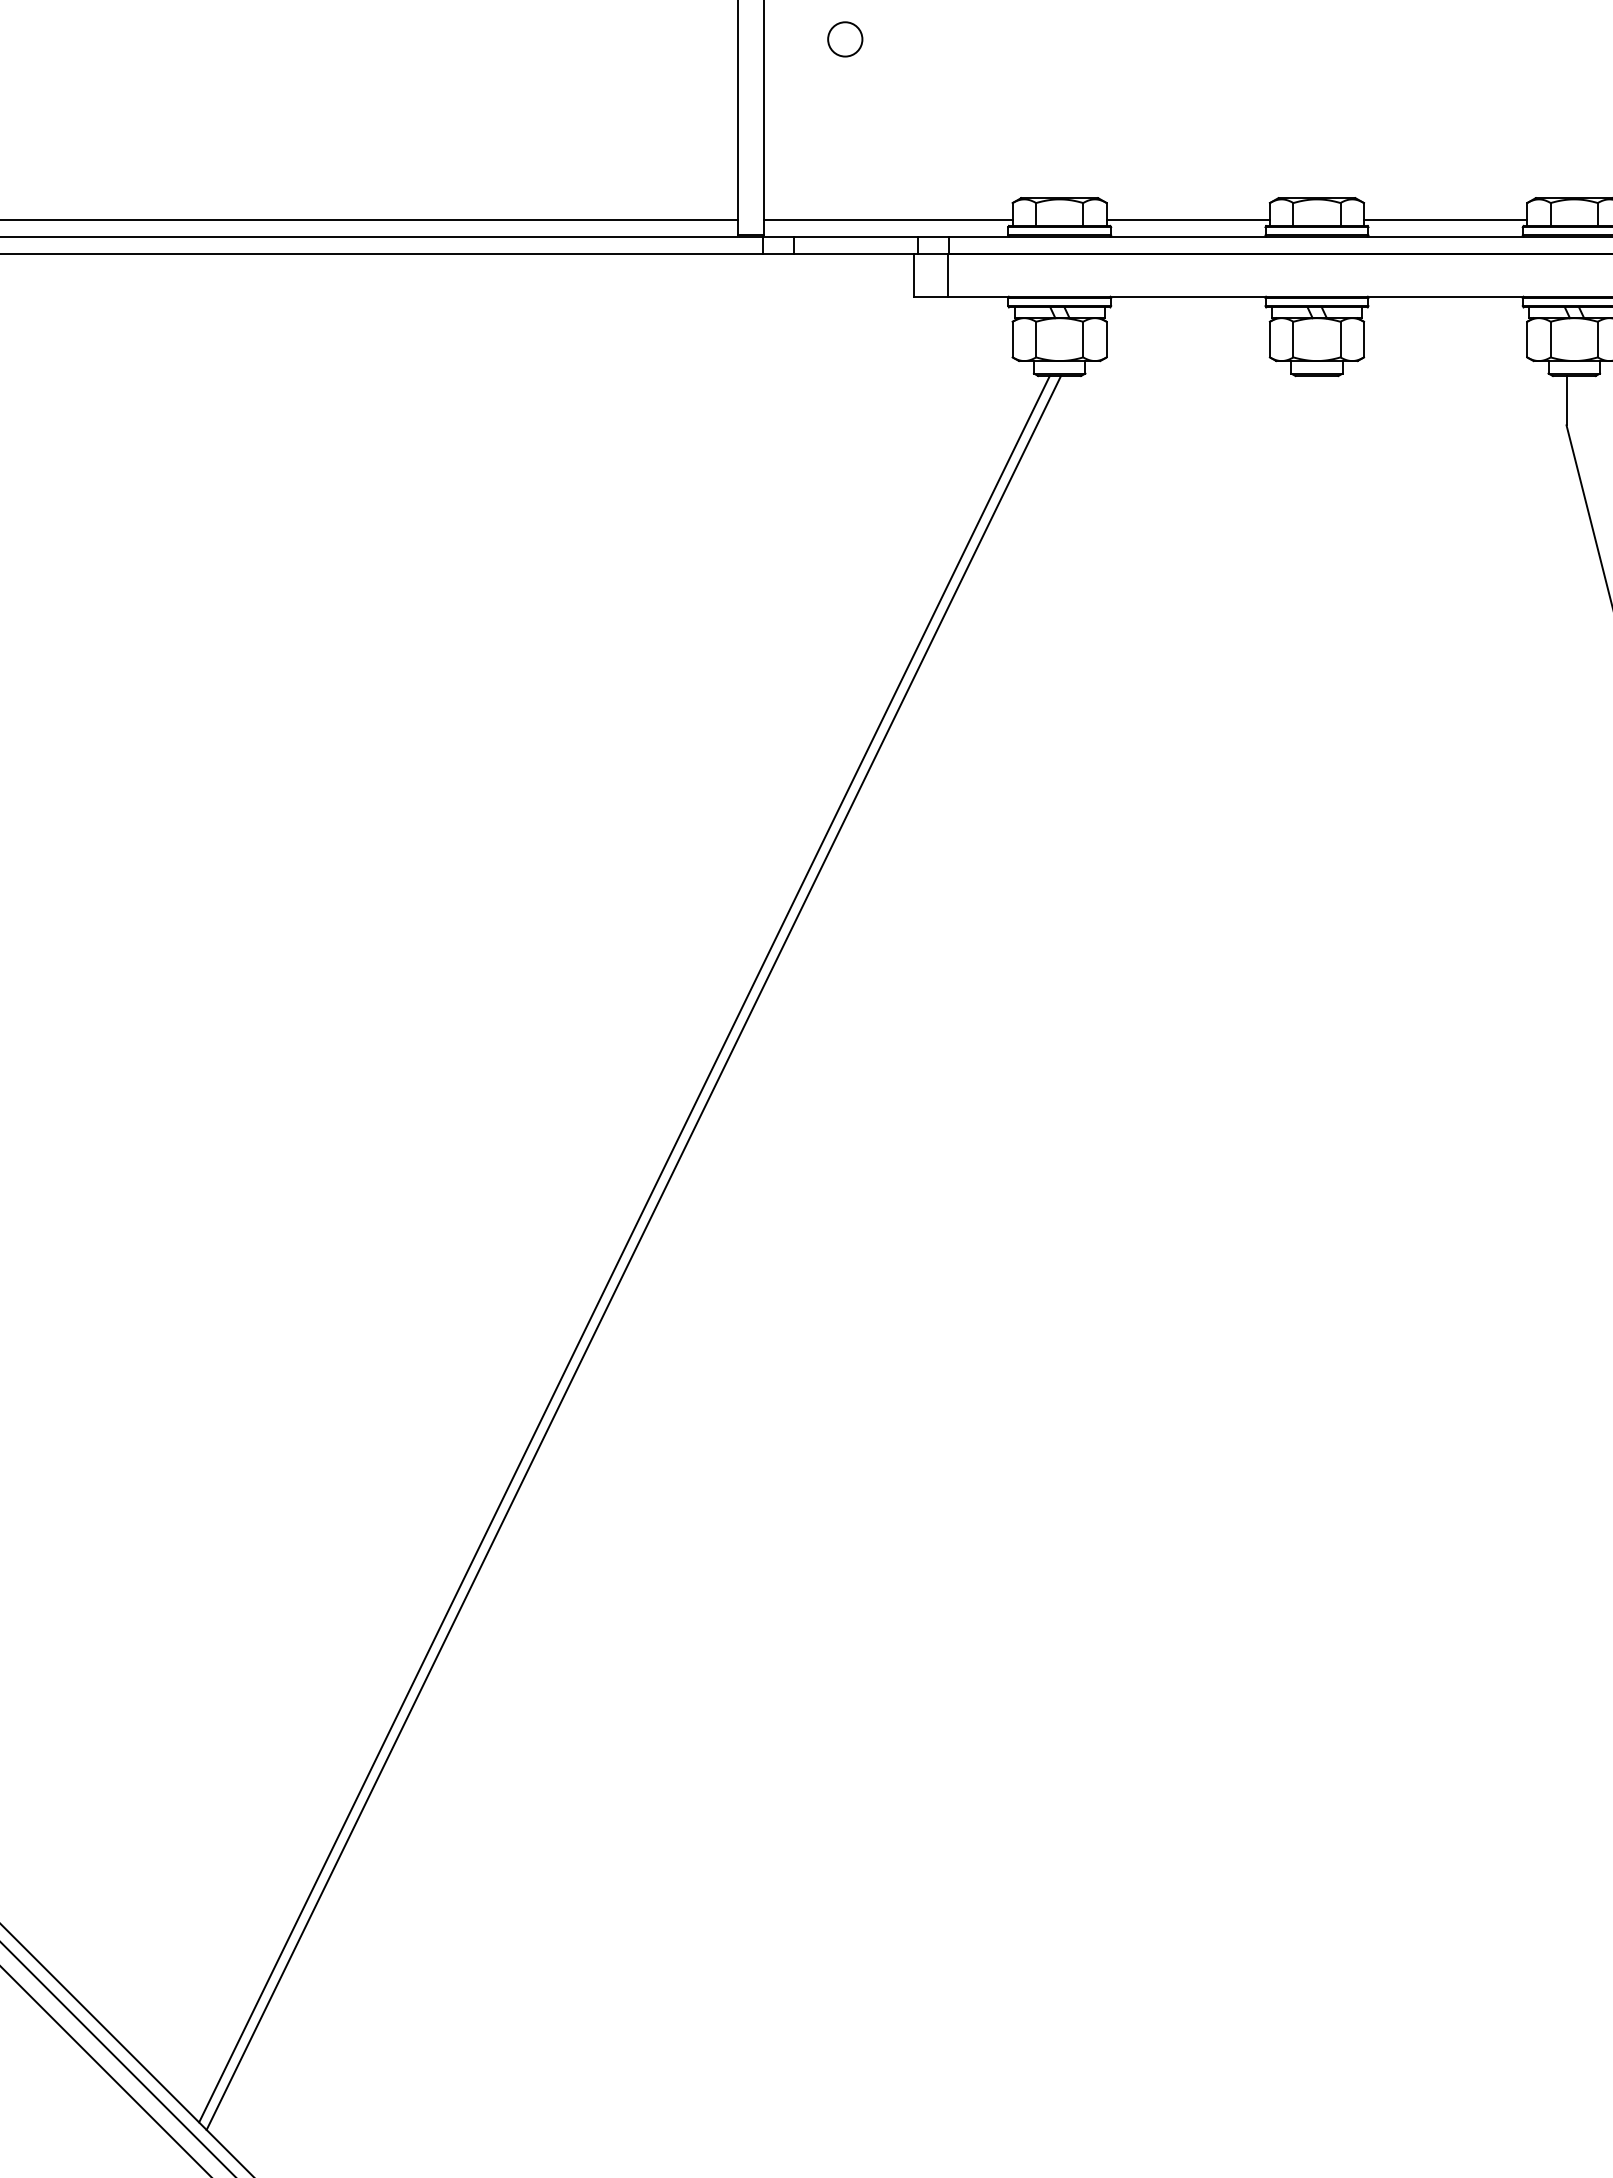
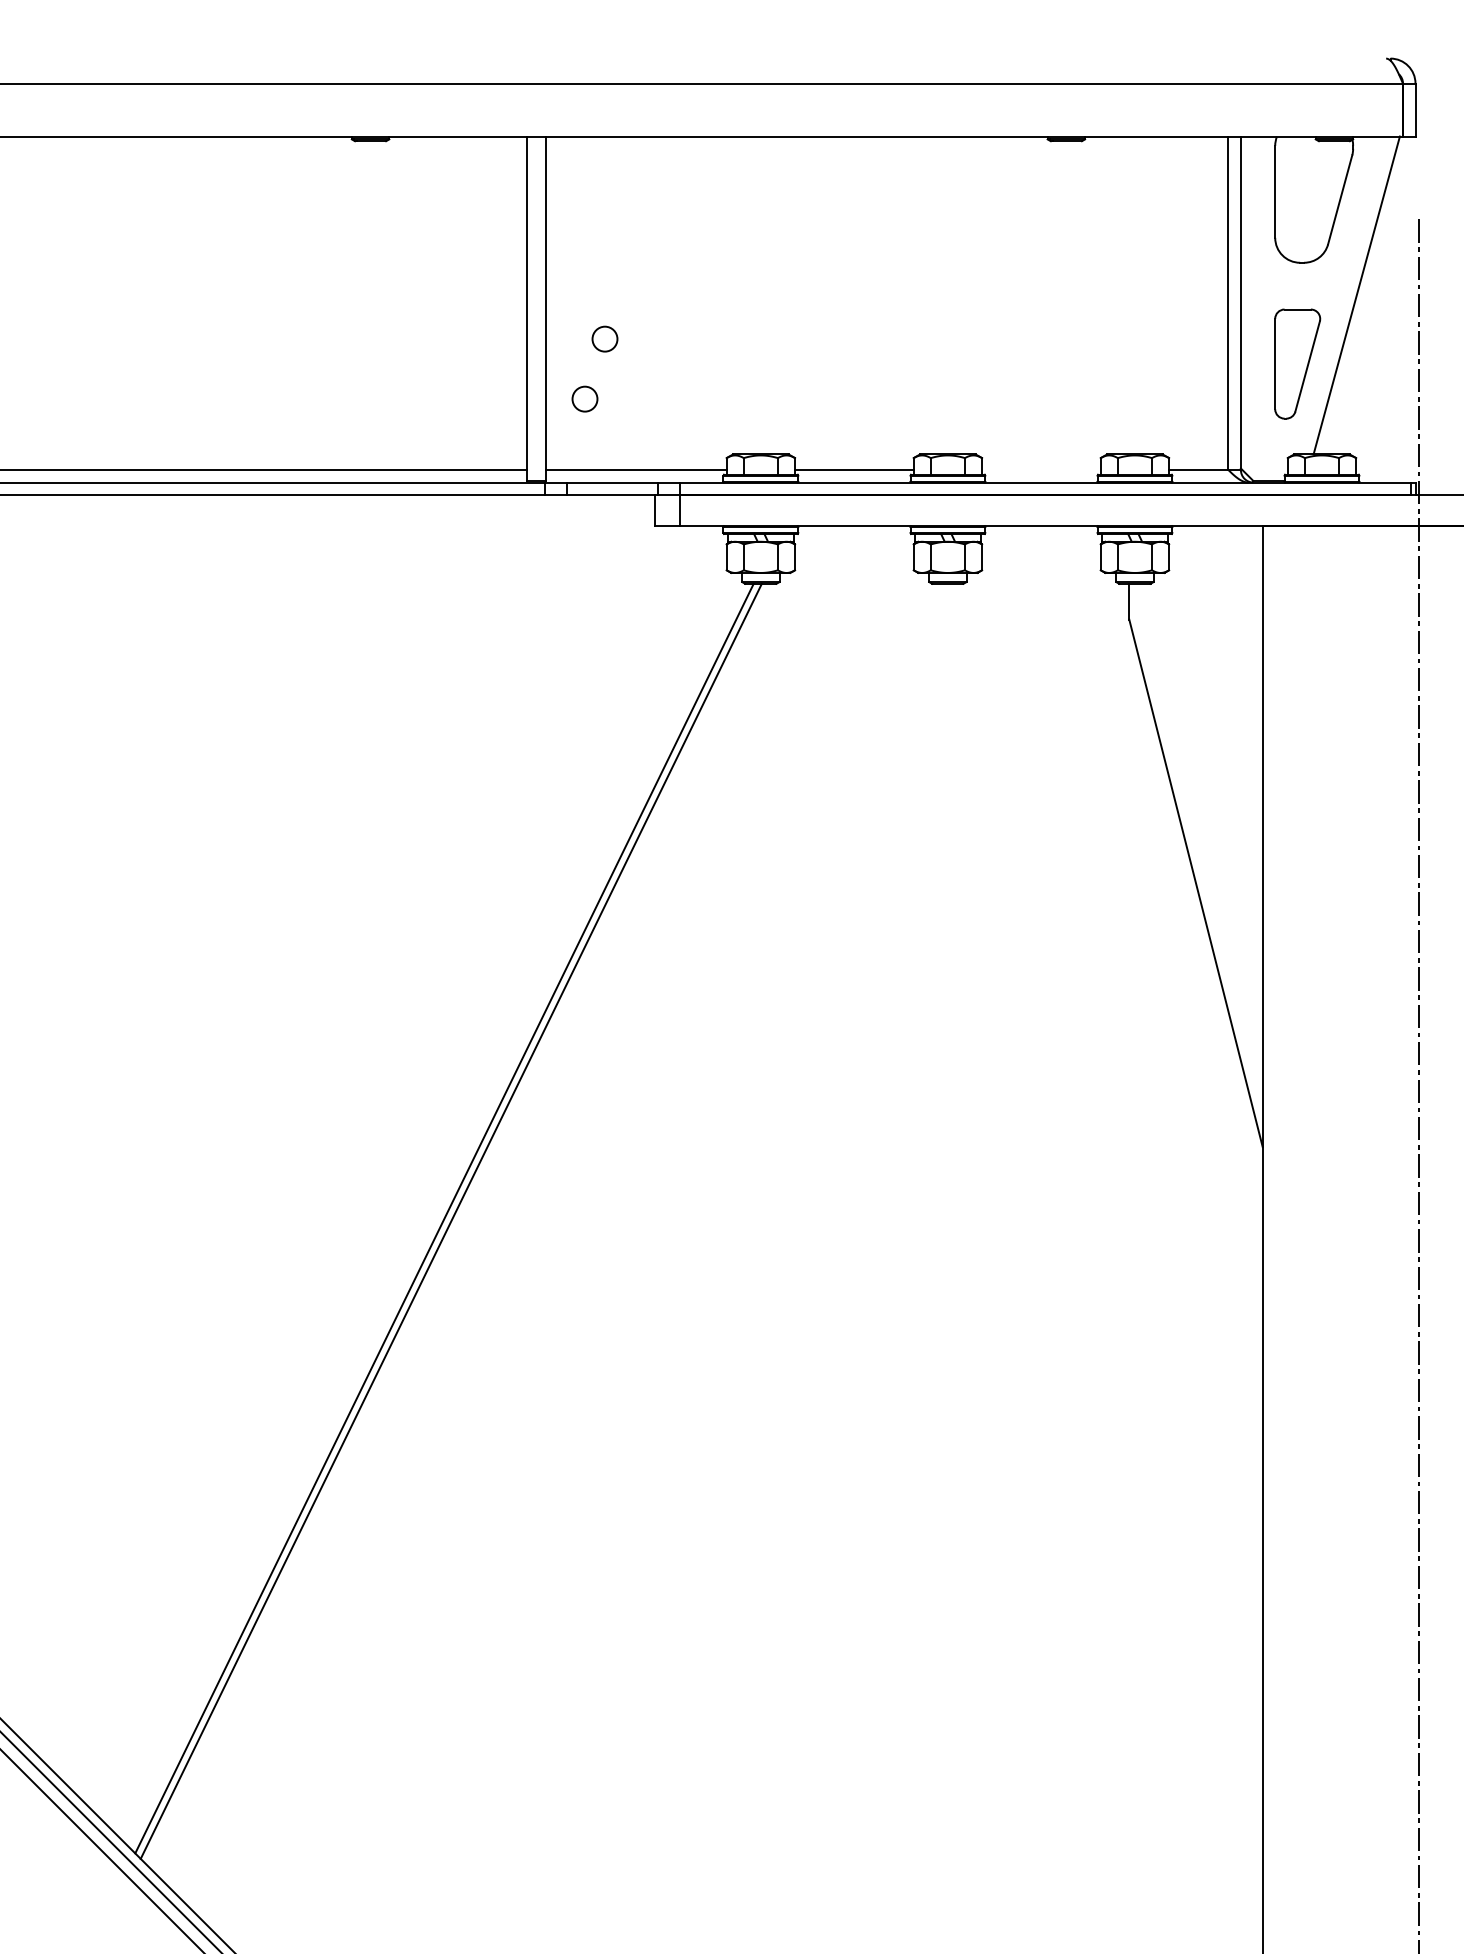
circle: (817, 121) -> (584, 398), added
line: (1445, 220) -> (1041, 470), removed

